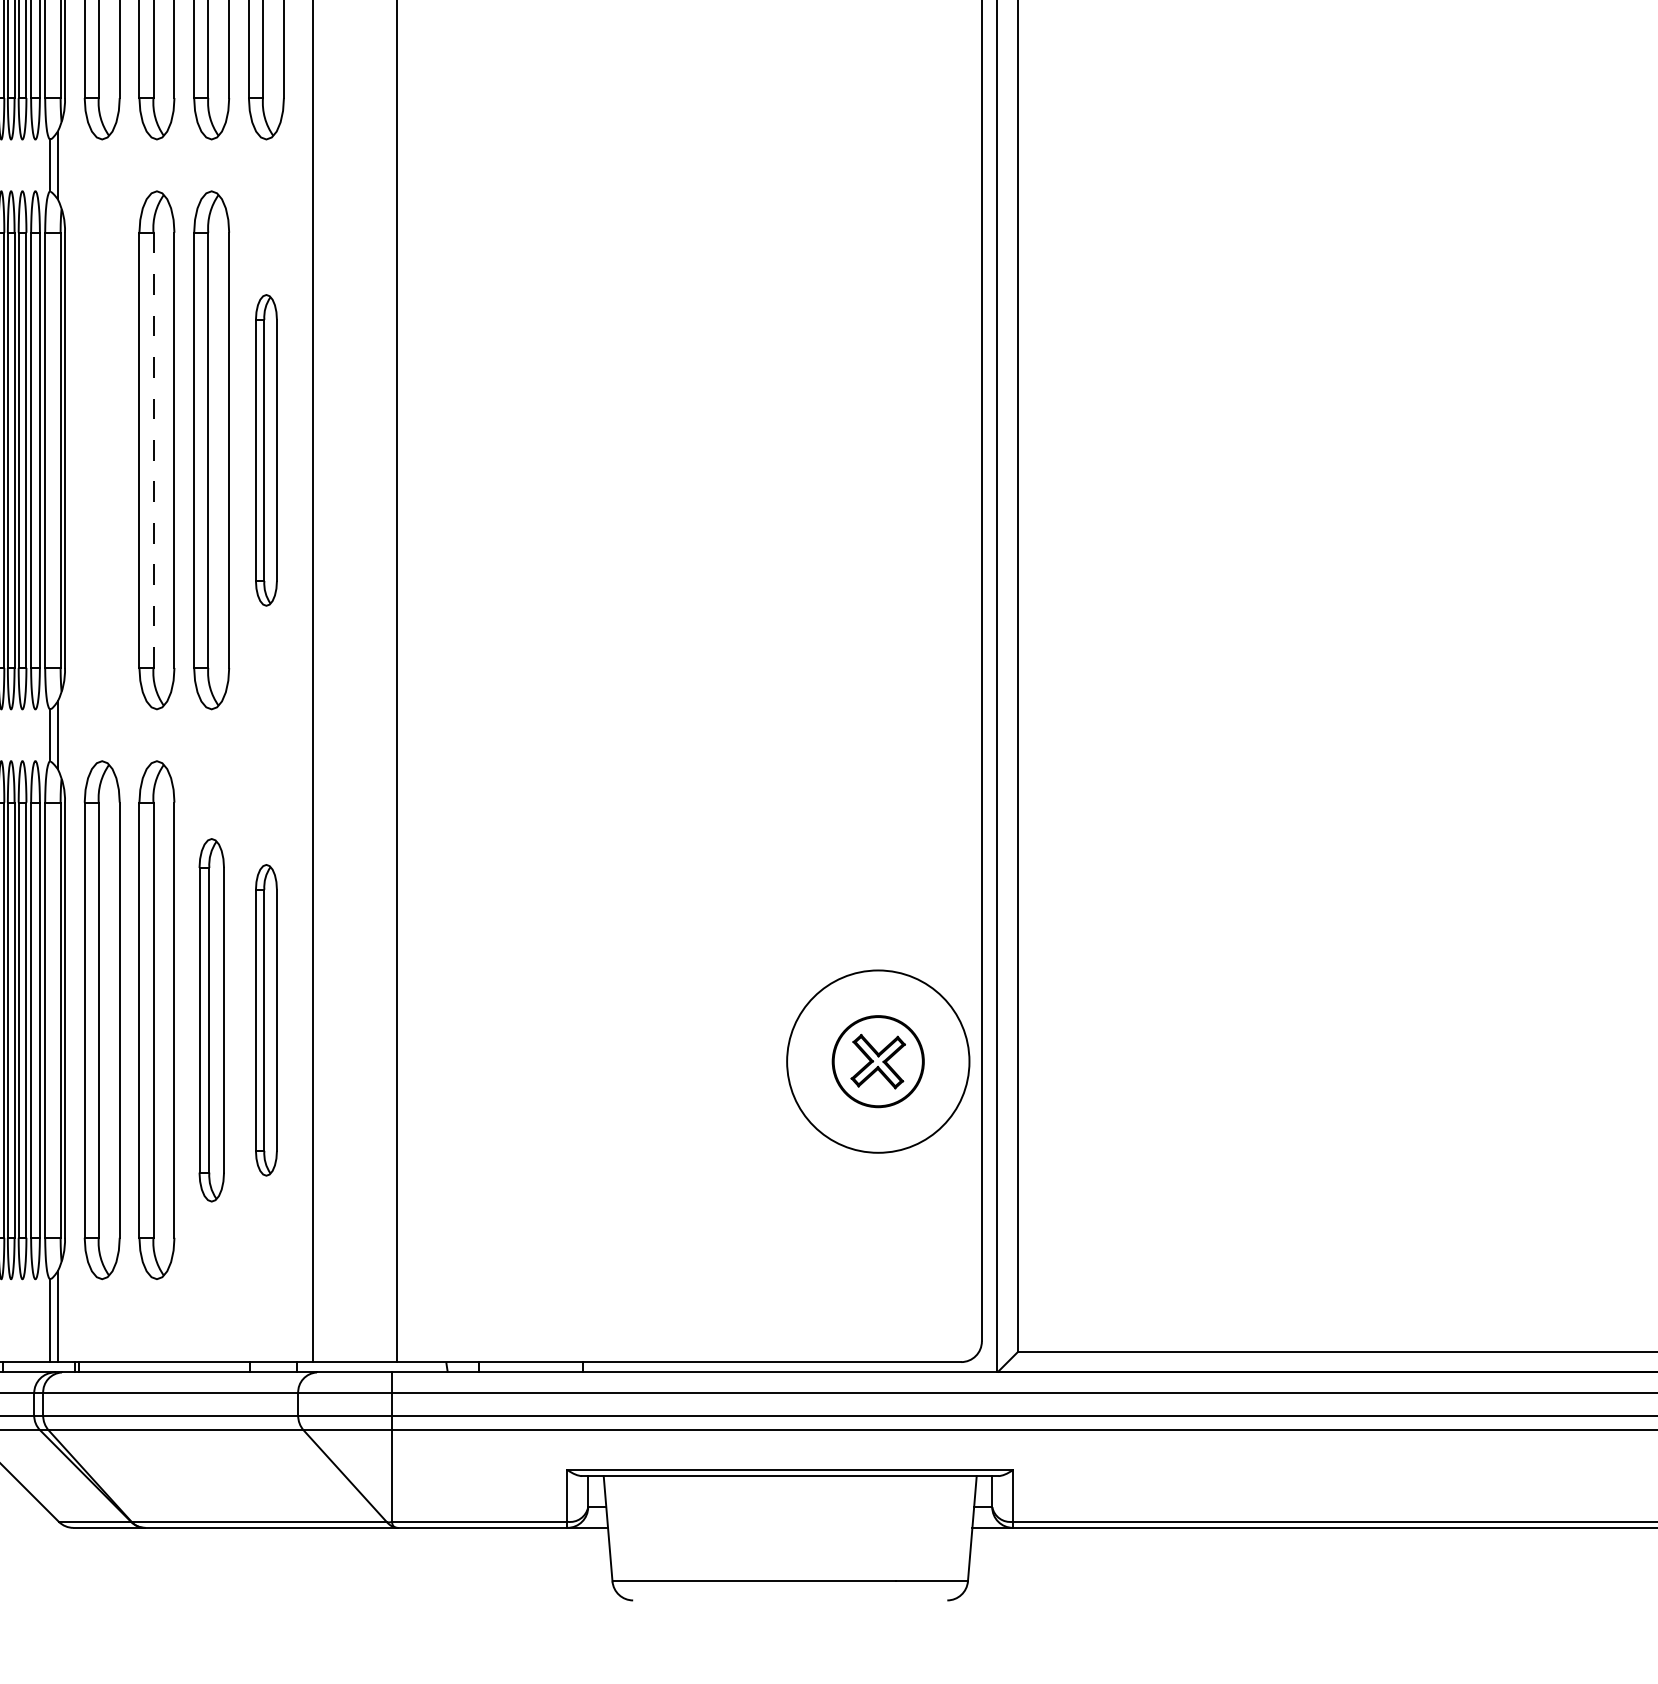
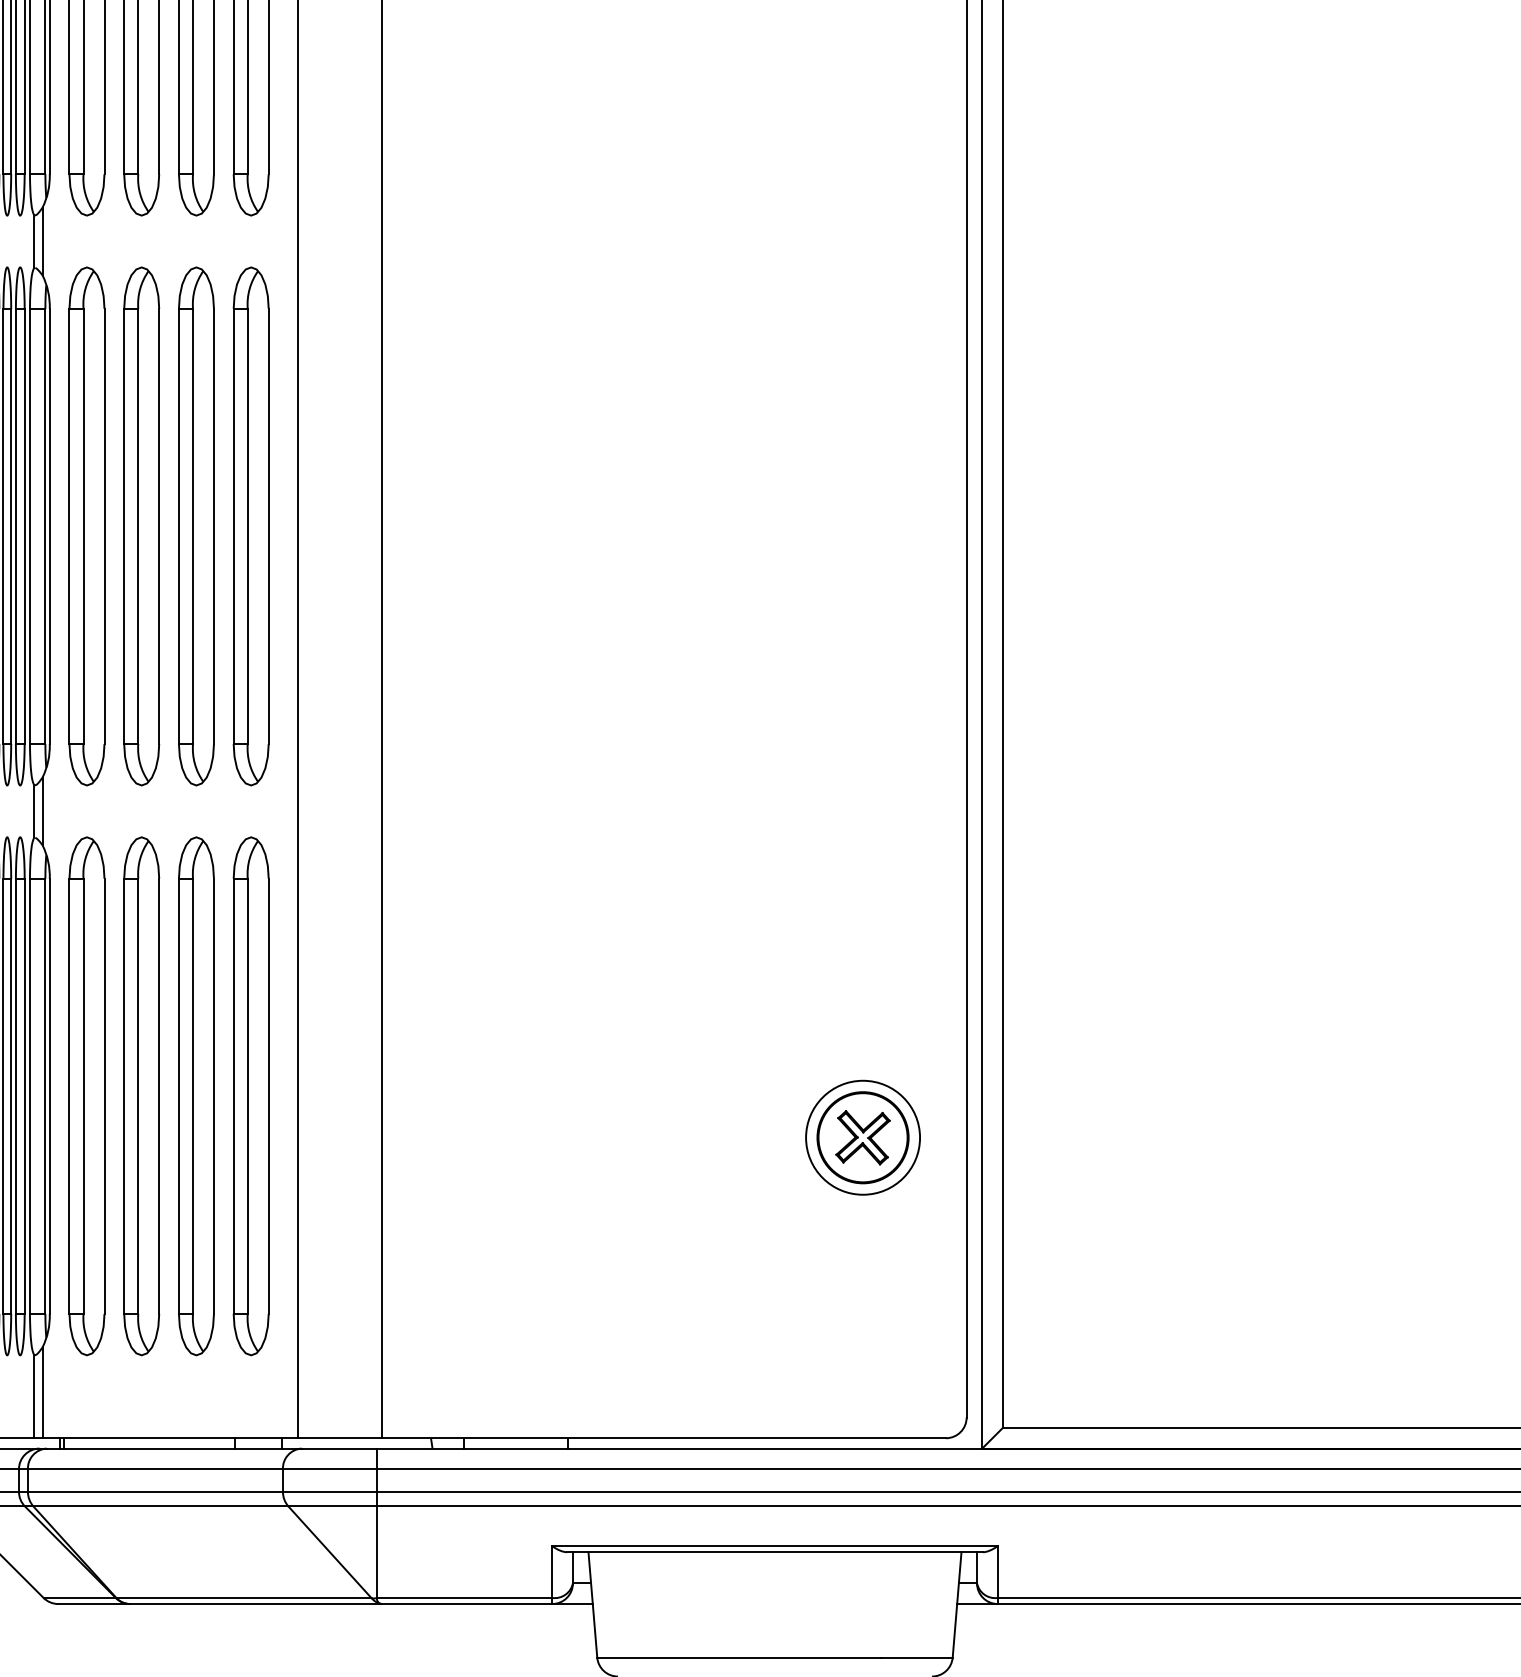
part: (101, 450) -> (86, 526), added
line: (153, 450) -> (138, 526), dashed -> solid
part: (266, 450) -> (251, 526), size x1.67
part: (211, 1020) -> (196, 1096), size x1.43
part: (266, 1020) -> (251, 1096), size x1.67
circle: (878, 1061) -> (863, 1137), size x0.62

